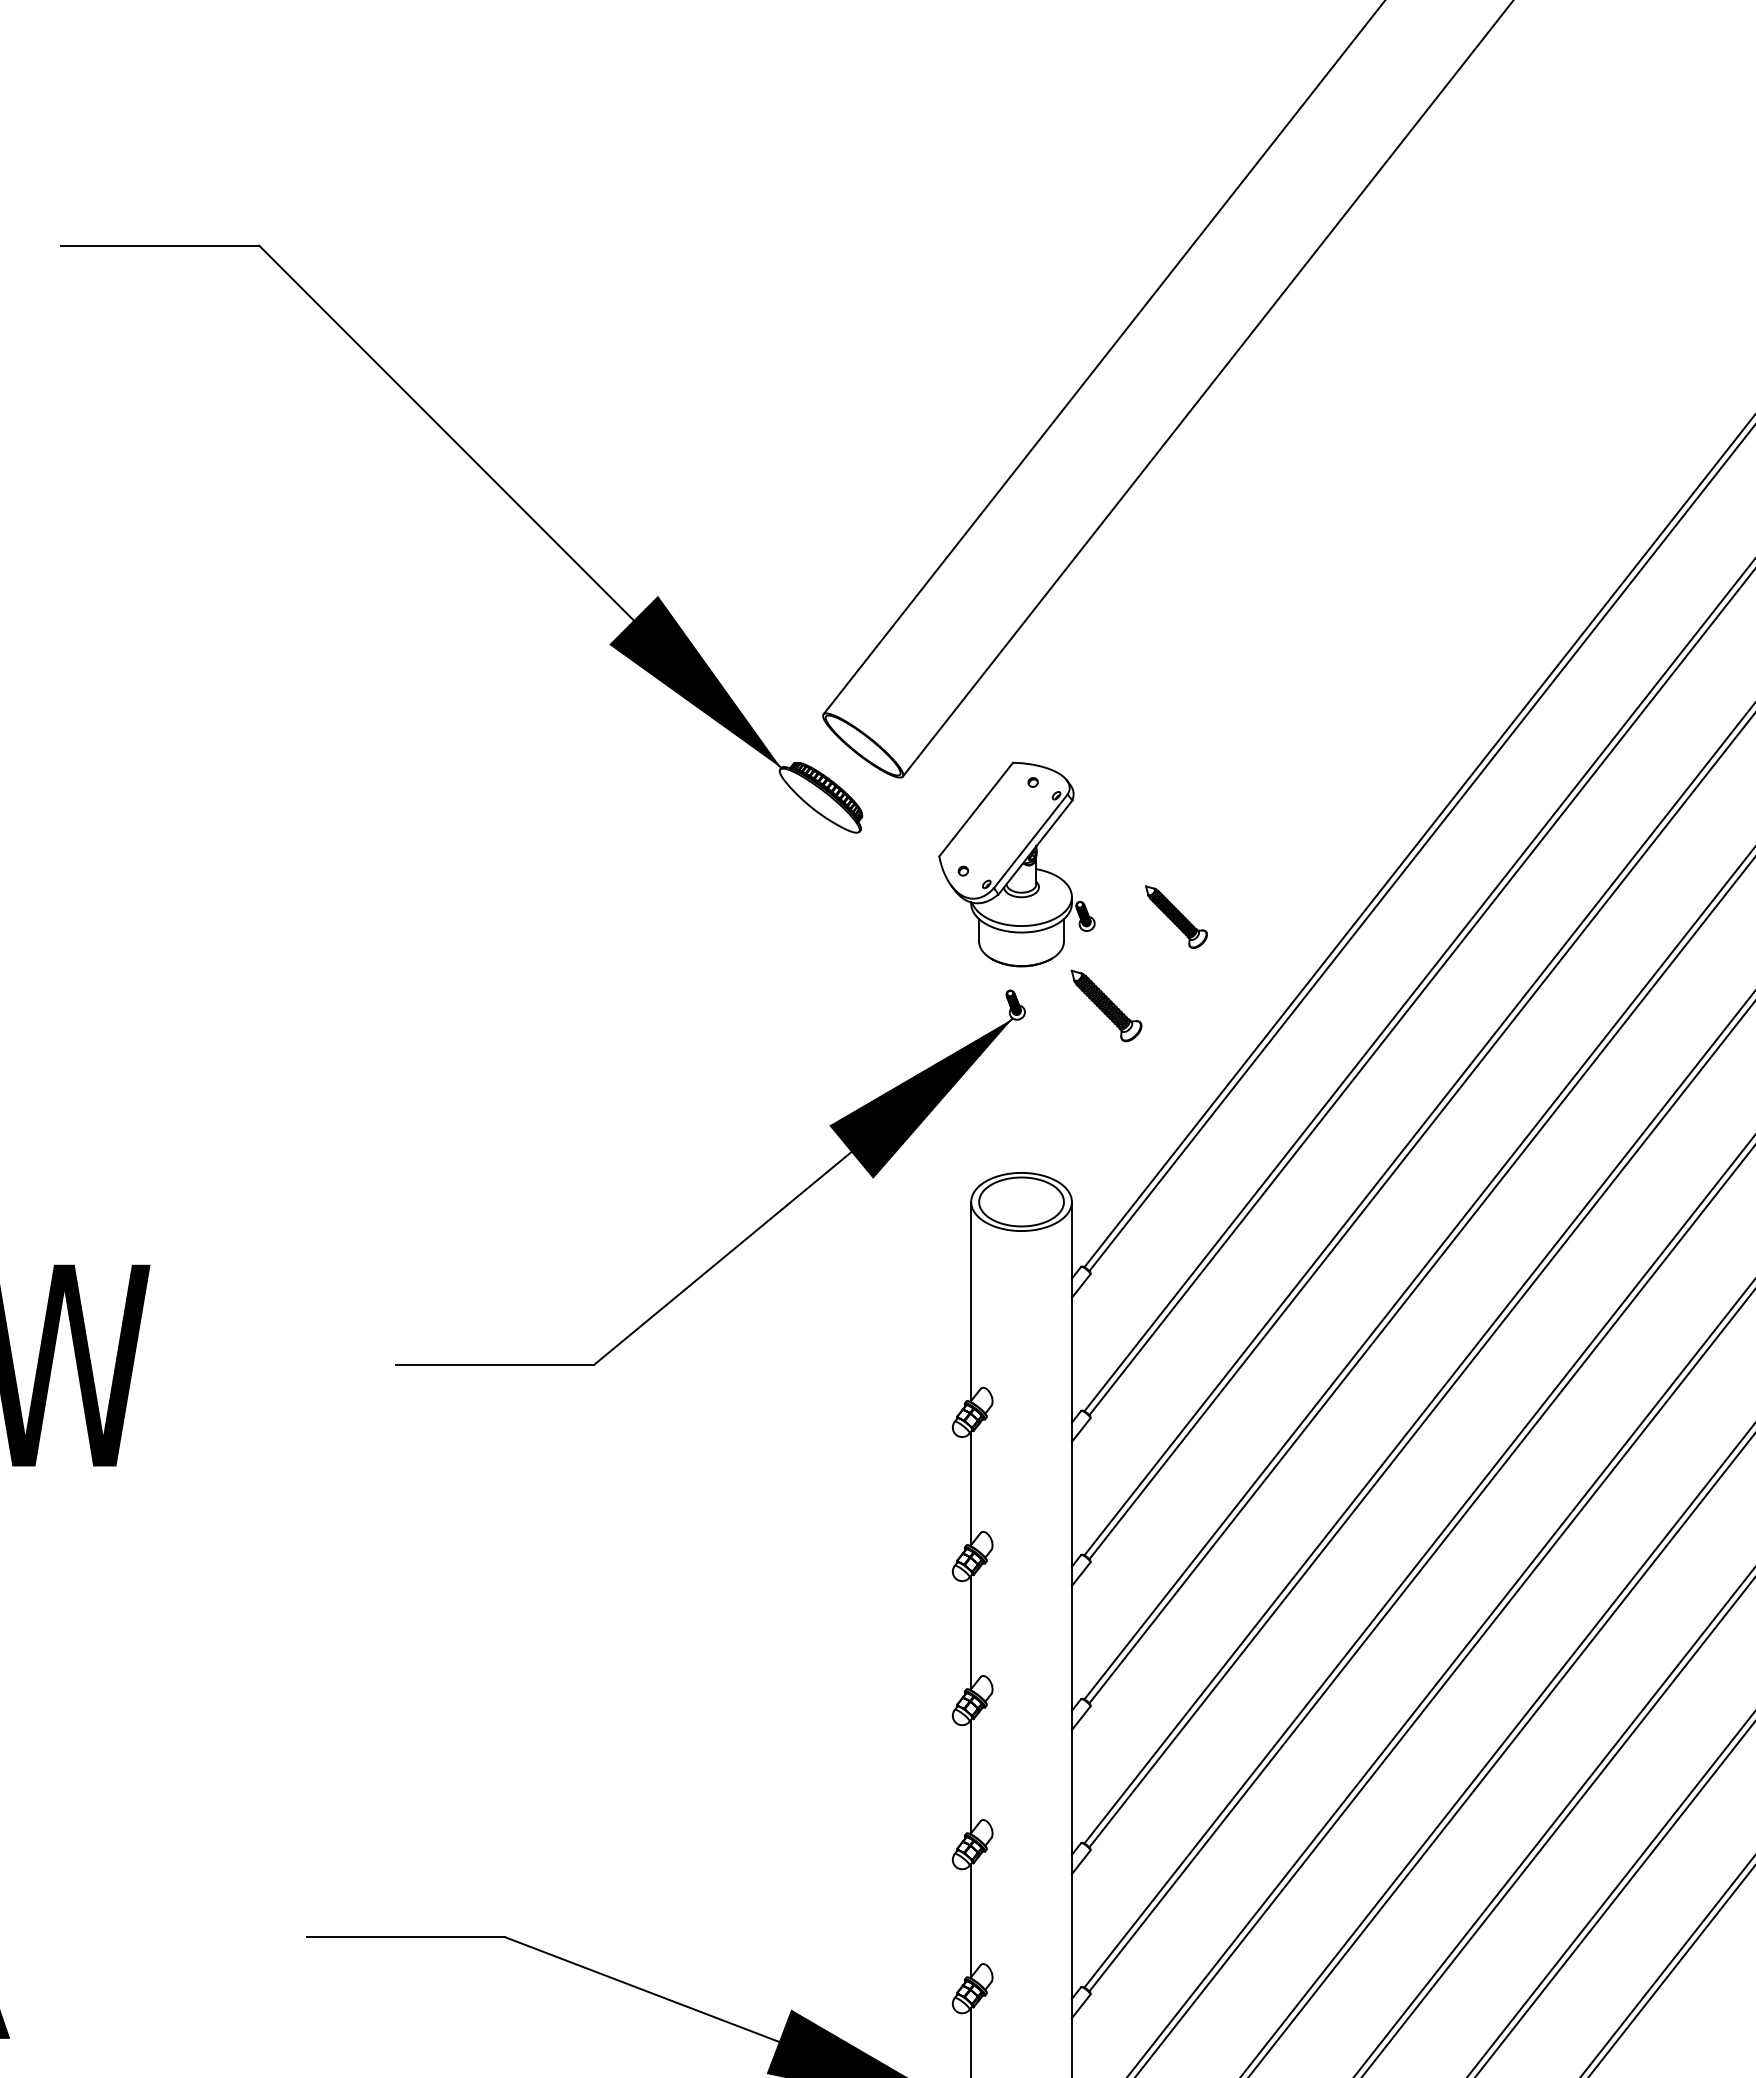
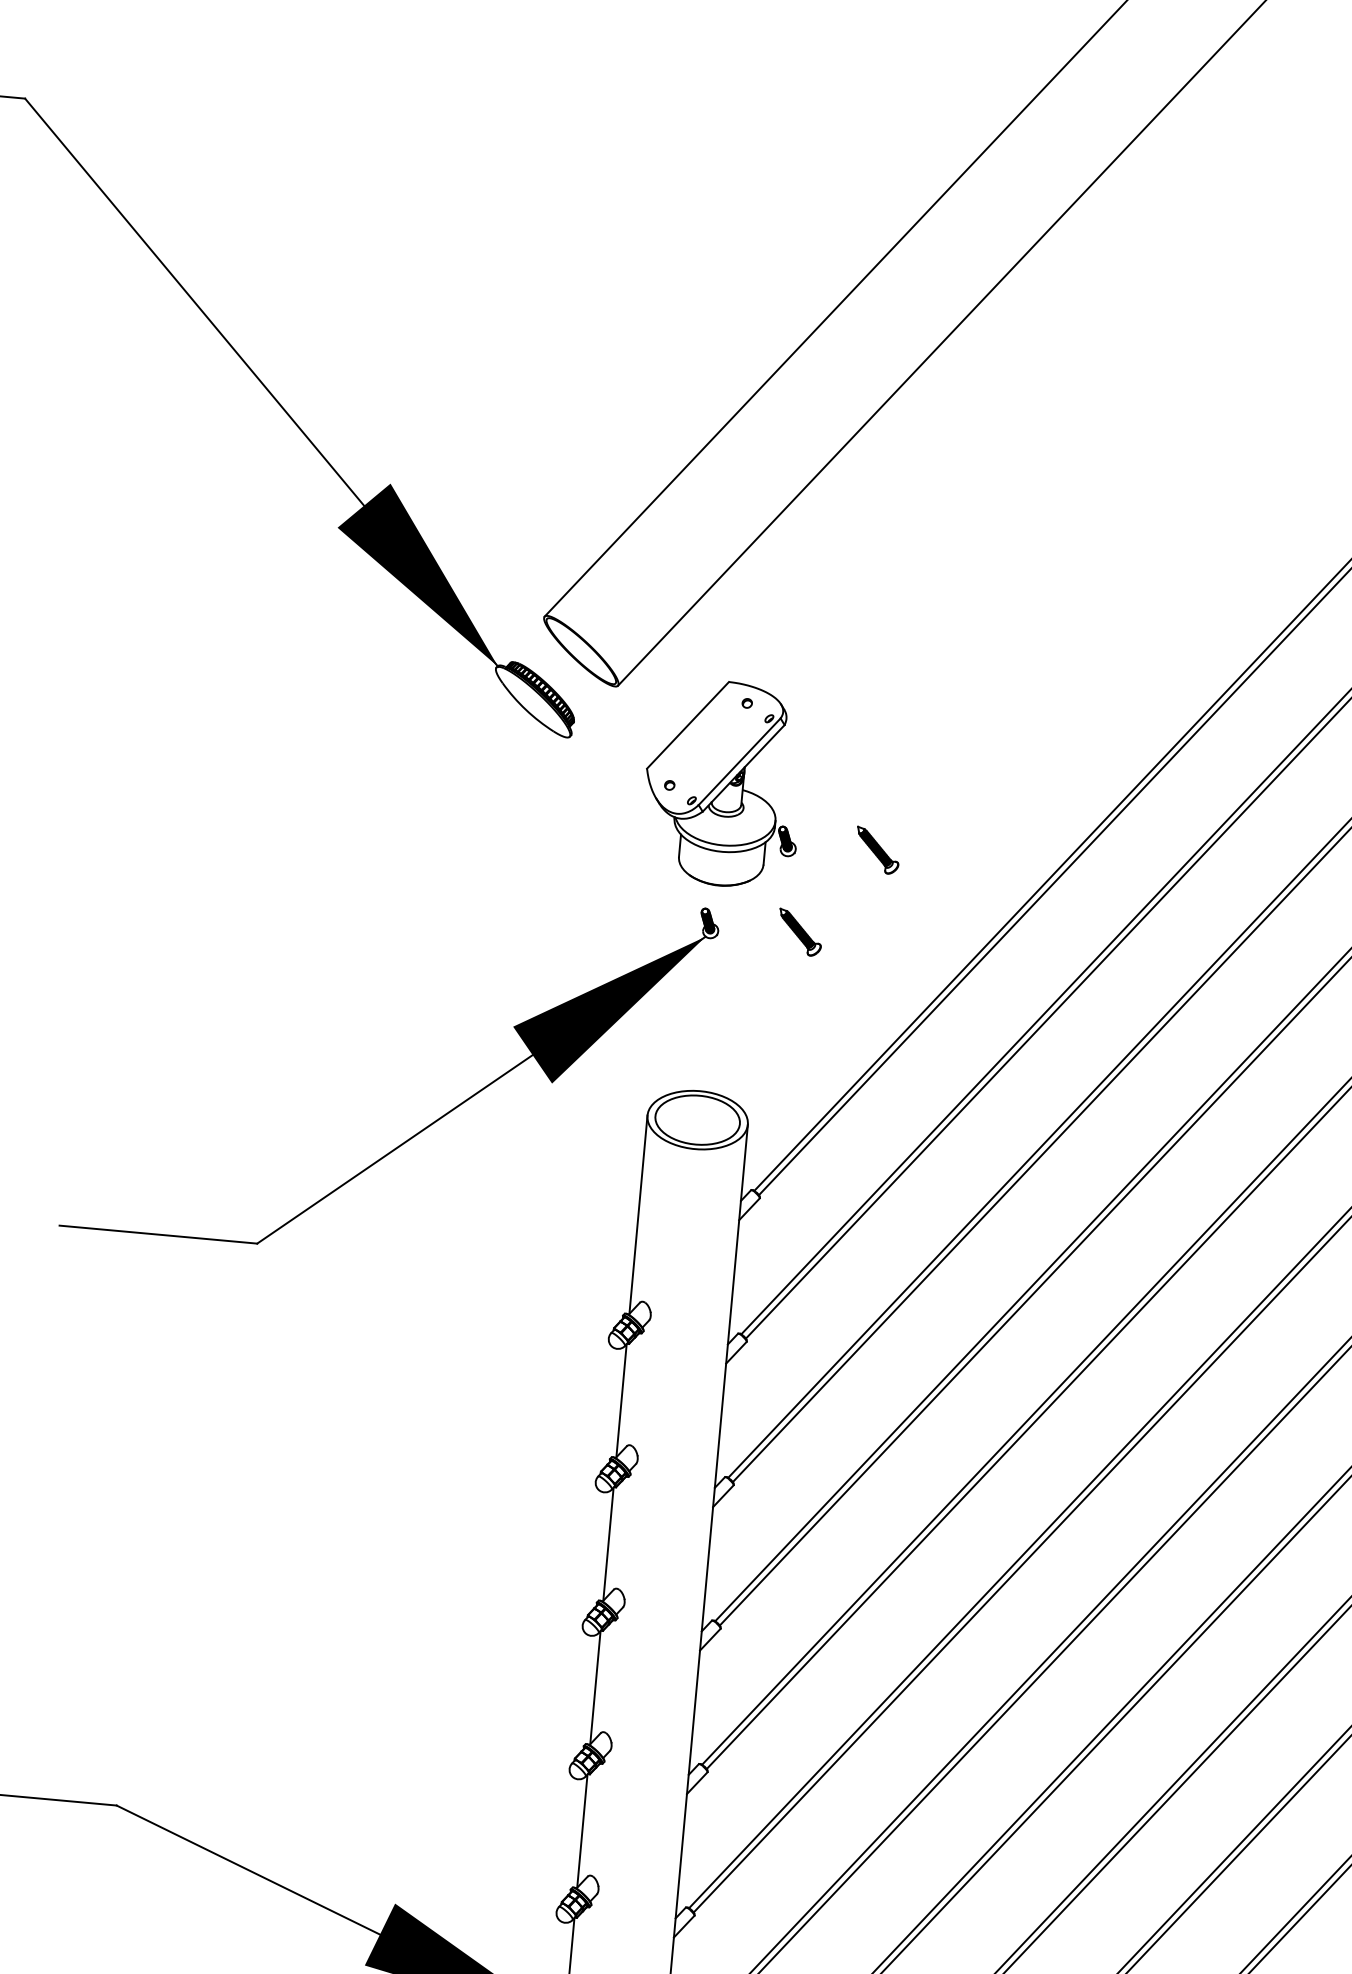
part: (1176, 917) -> (877, 850), size x0.71
part: (1106, 1005) -> (800, 932), size x0.62

